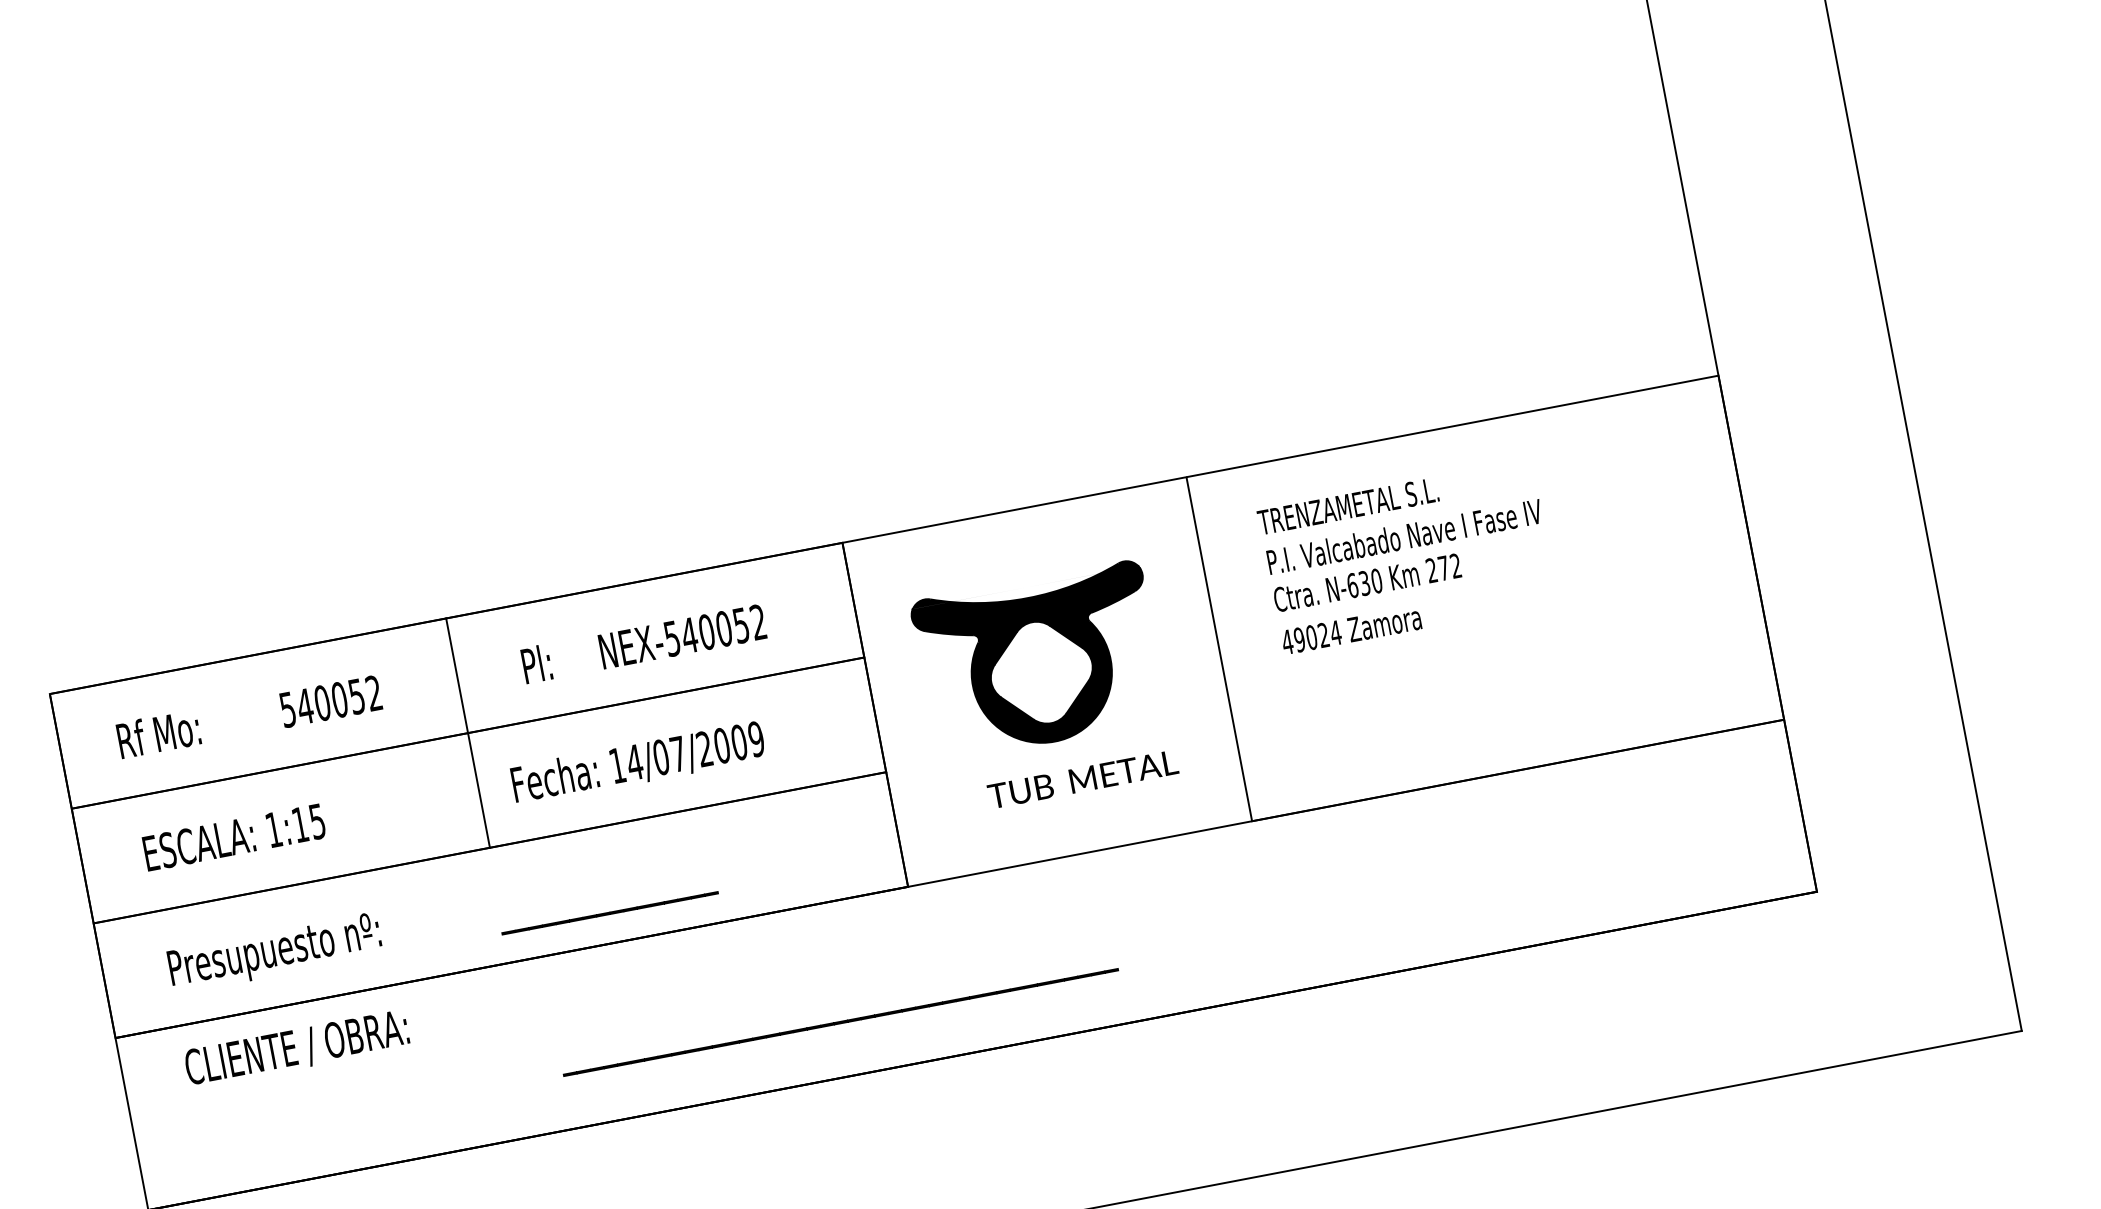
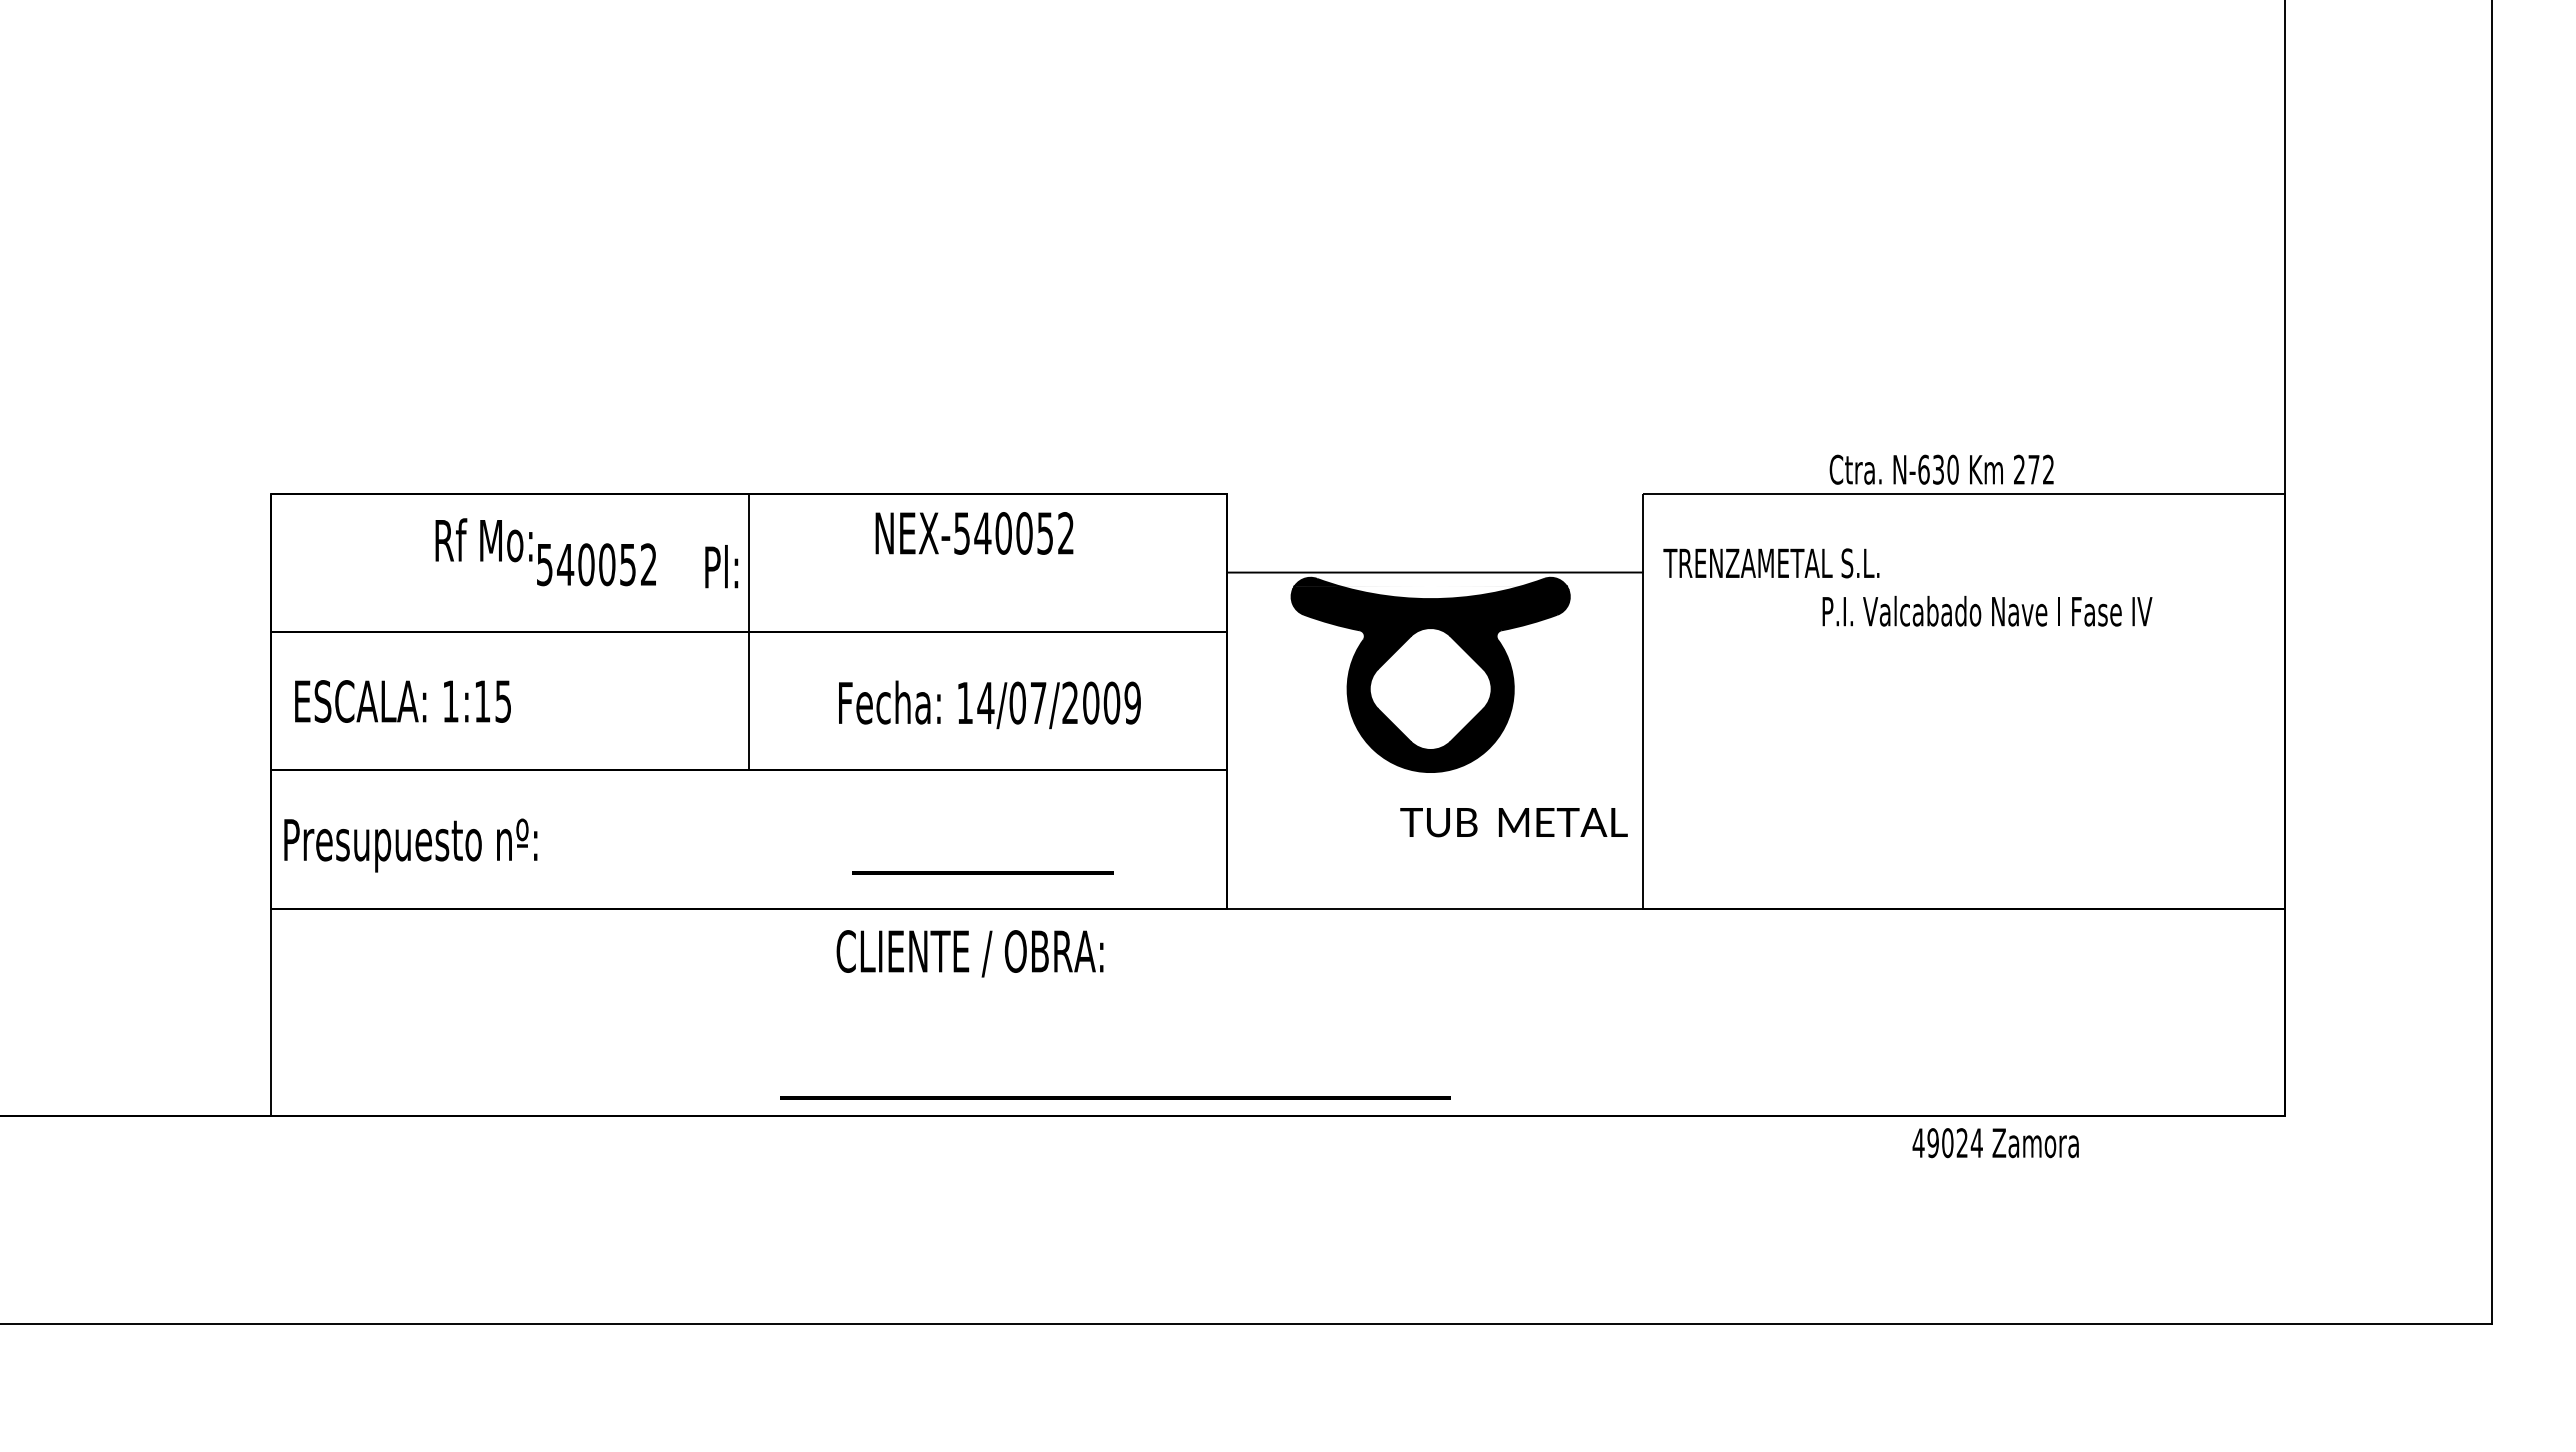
text: (1348, 506) -> (1771, 563), moved
line: (1014, 510) -> (1434, 572), moved
text: (1404, 536) -> (1987, 610), moved
text: (1367, 582) -> (1941, 469), moved
text: (1351, 630) -> (1995, 1143), moved
text: (682, 636) -> (974, 533), moved
text: (536, 663) -> (721, 566), moved
text: (158, 734) -> (483, 540), moved
text: (637, 763) -> (989, 704), moved
text: (1082, 779) -> (1513, 822), moved
text: (233, 837) -> (402, 701), moved
text: (609, 912) -> (982, 872), moved
text: (274, 953) -> (410, 845), moved
text: (841, 1022) -> (1115, 1097), moved
text: (296, 1048) -> (969, 953), moved

